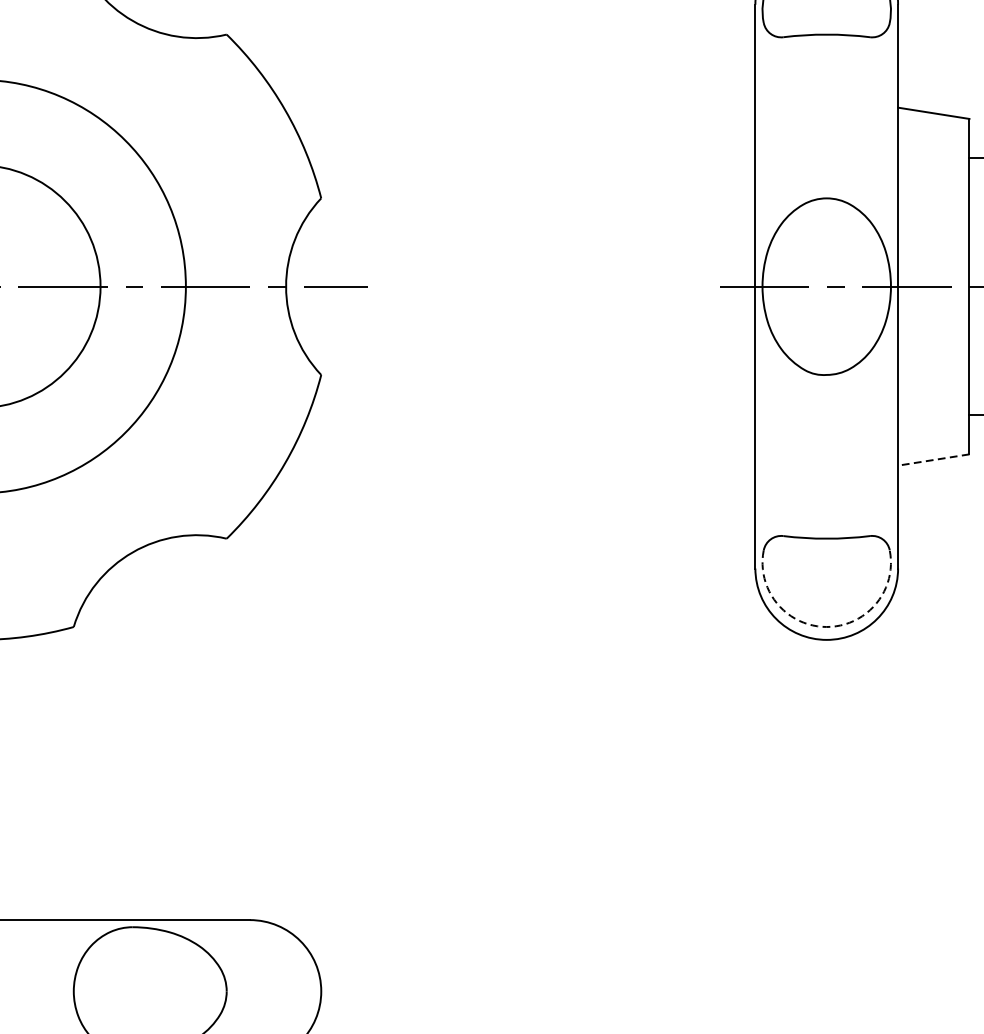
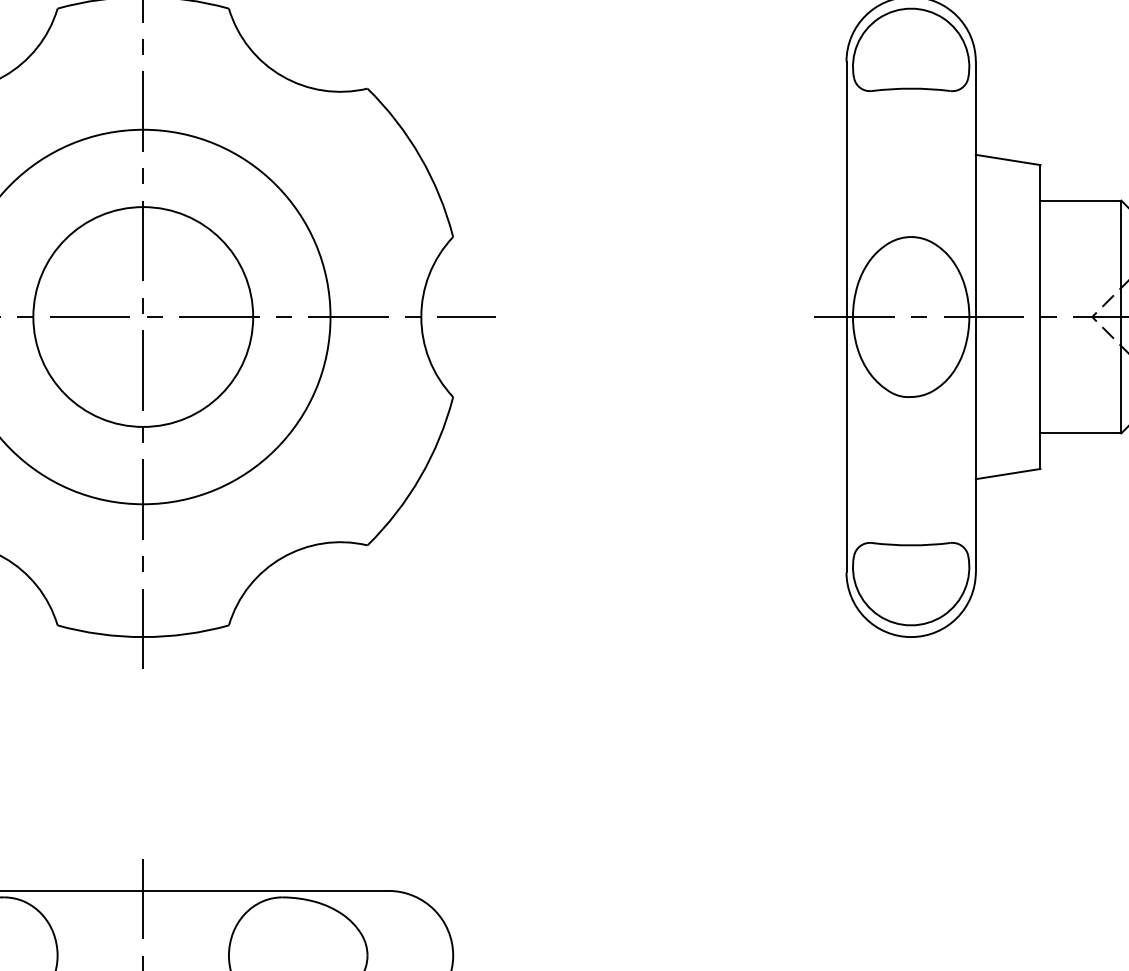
line: (934, 460) -> (1008, 474), dashed -> solid
arc: (827, 627) -> (911, 625), dashed -> solid

